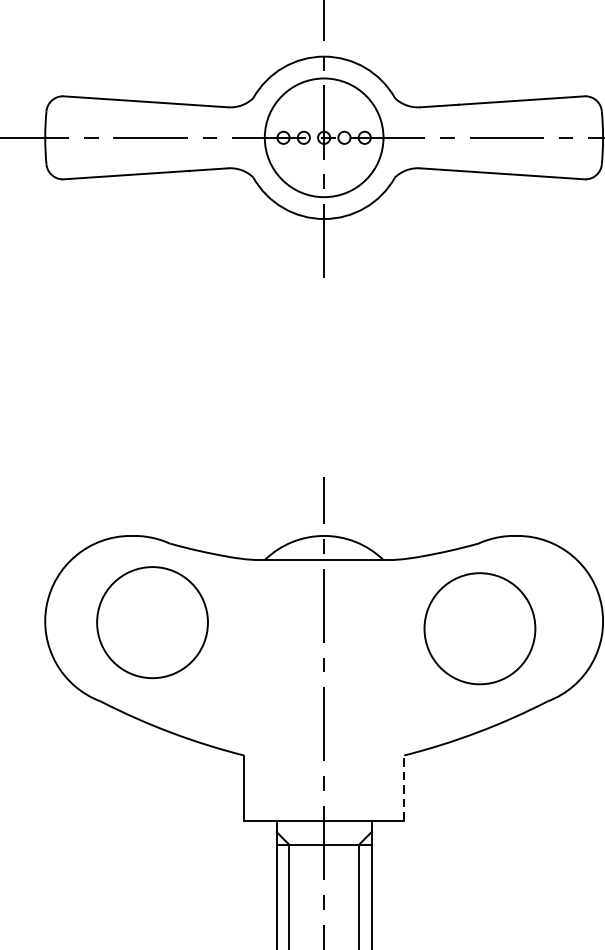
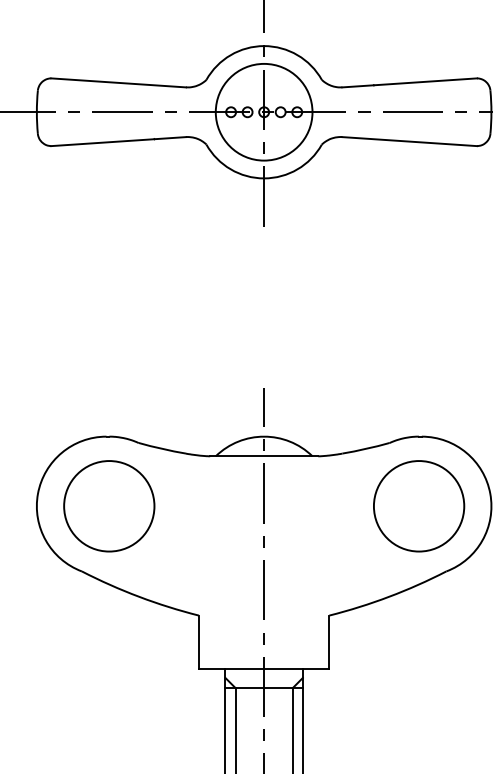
part: (152, 622) -> (109, 506), moved
part: (480, 629) -> (419, 506), moved
line: (404, 788) -> (329, 642), dashed -> solid

